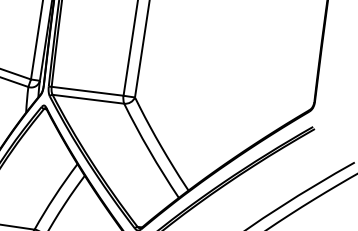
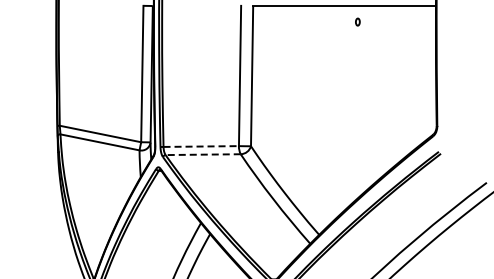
line: (87, 91) -> (201, 146), solid -> dashed
line: (88, 99) -> (203, 154), solid -> dashed

